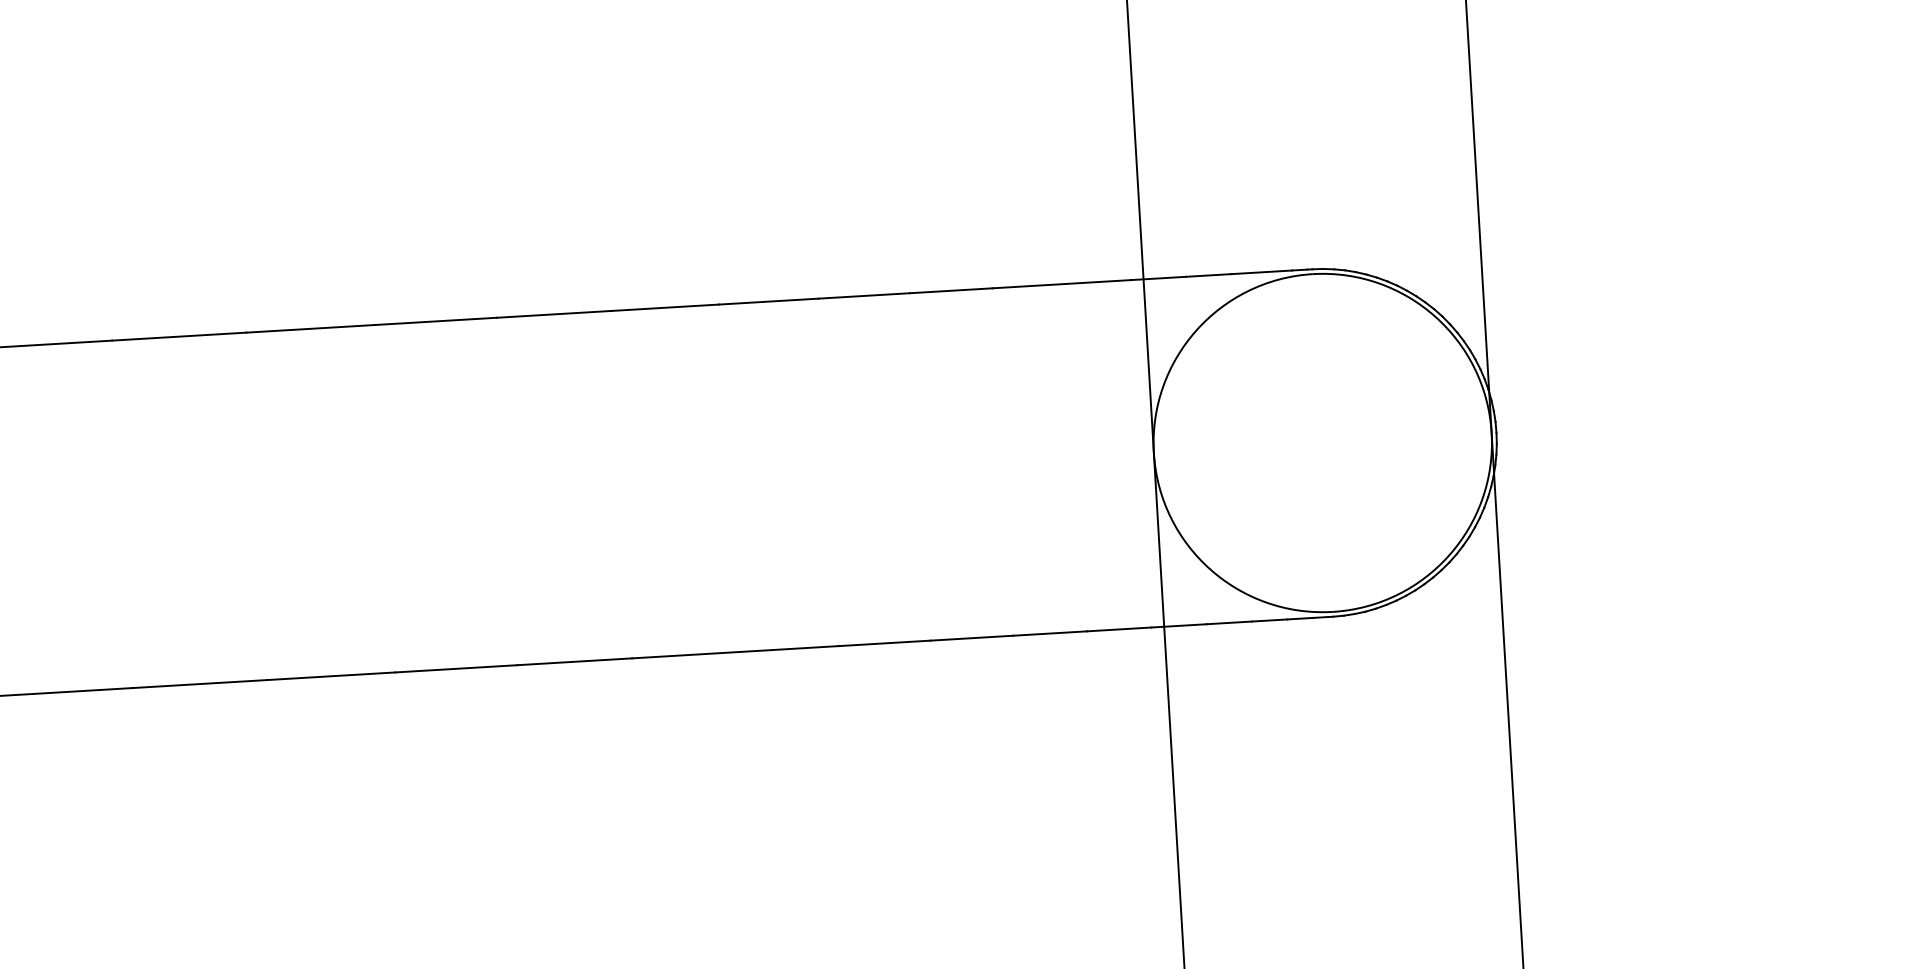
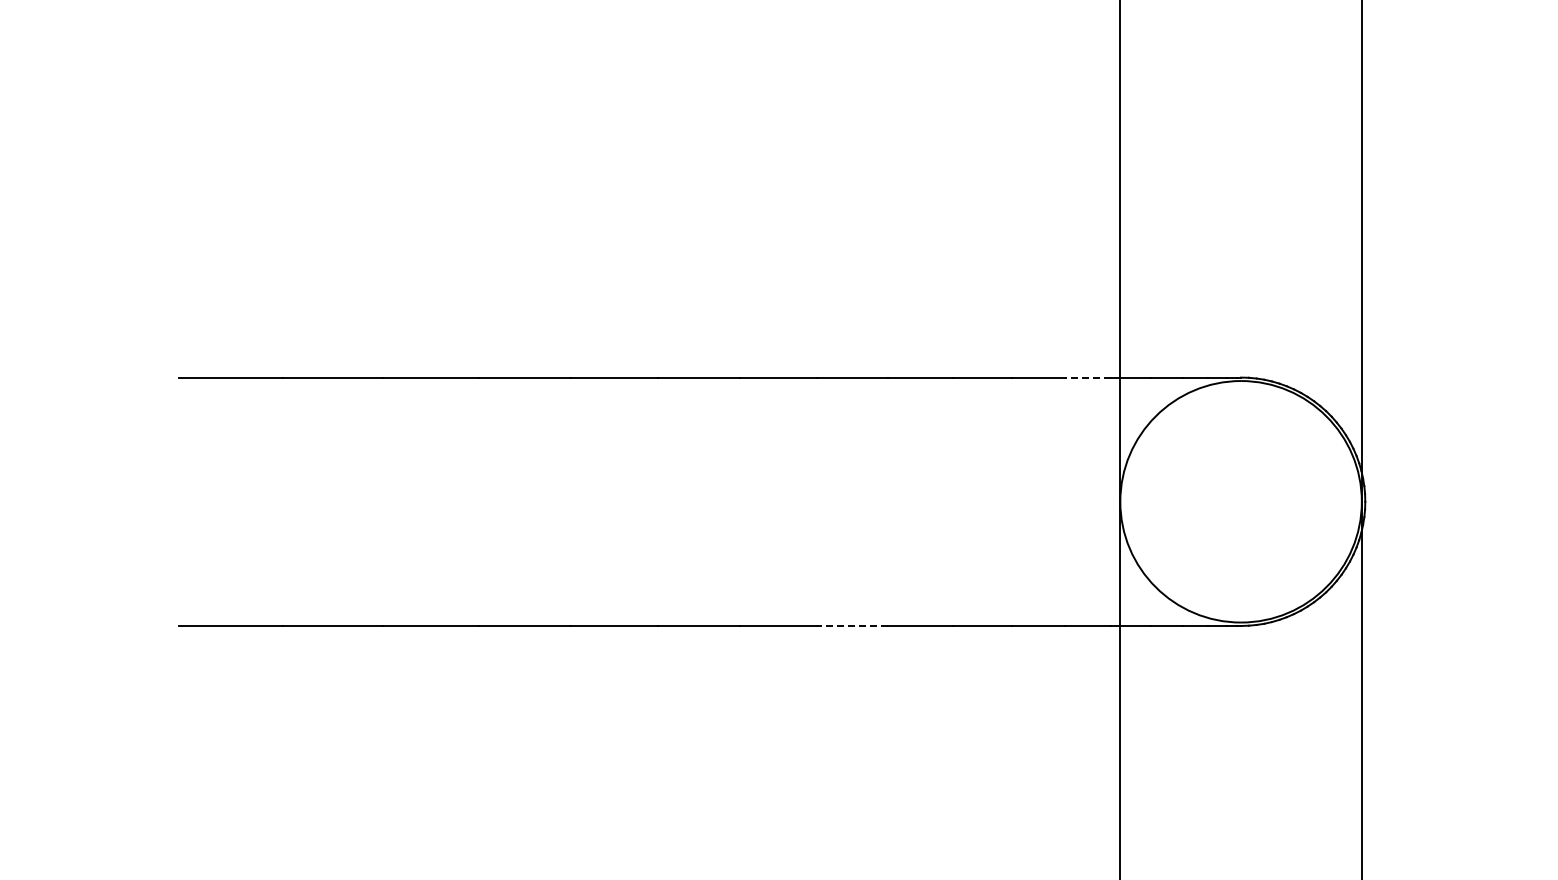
line: (1097, 281) -> (1087, 377), solid -> dashed
line: (789, 648) -> (852, 625), solid -> dashed

